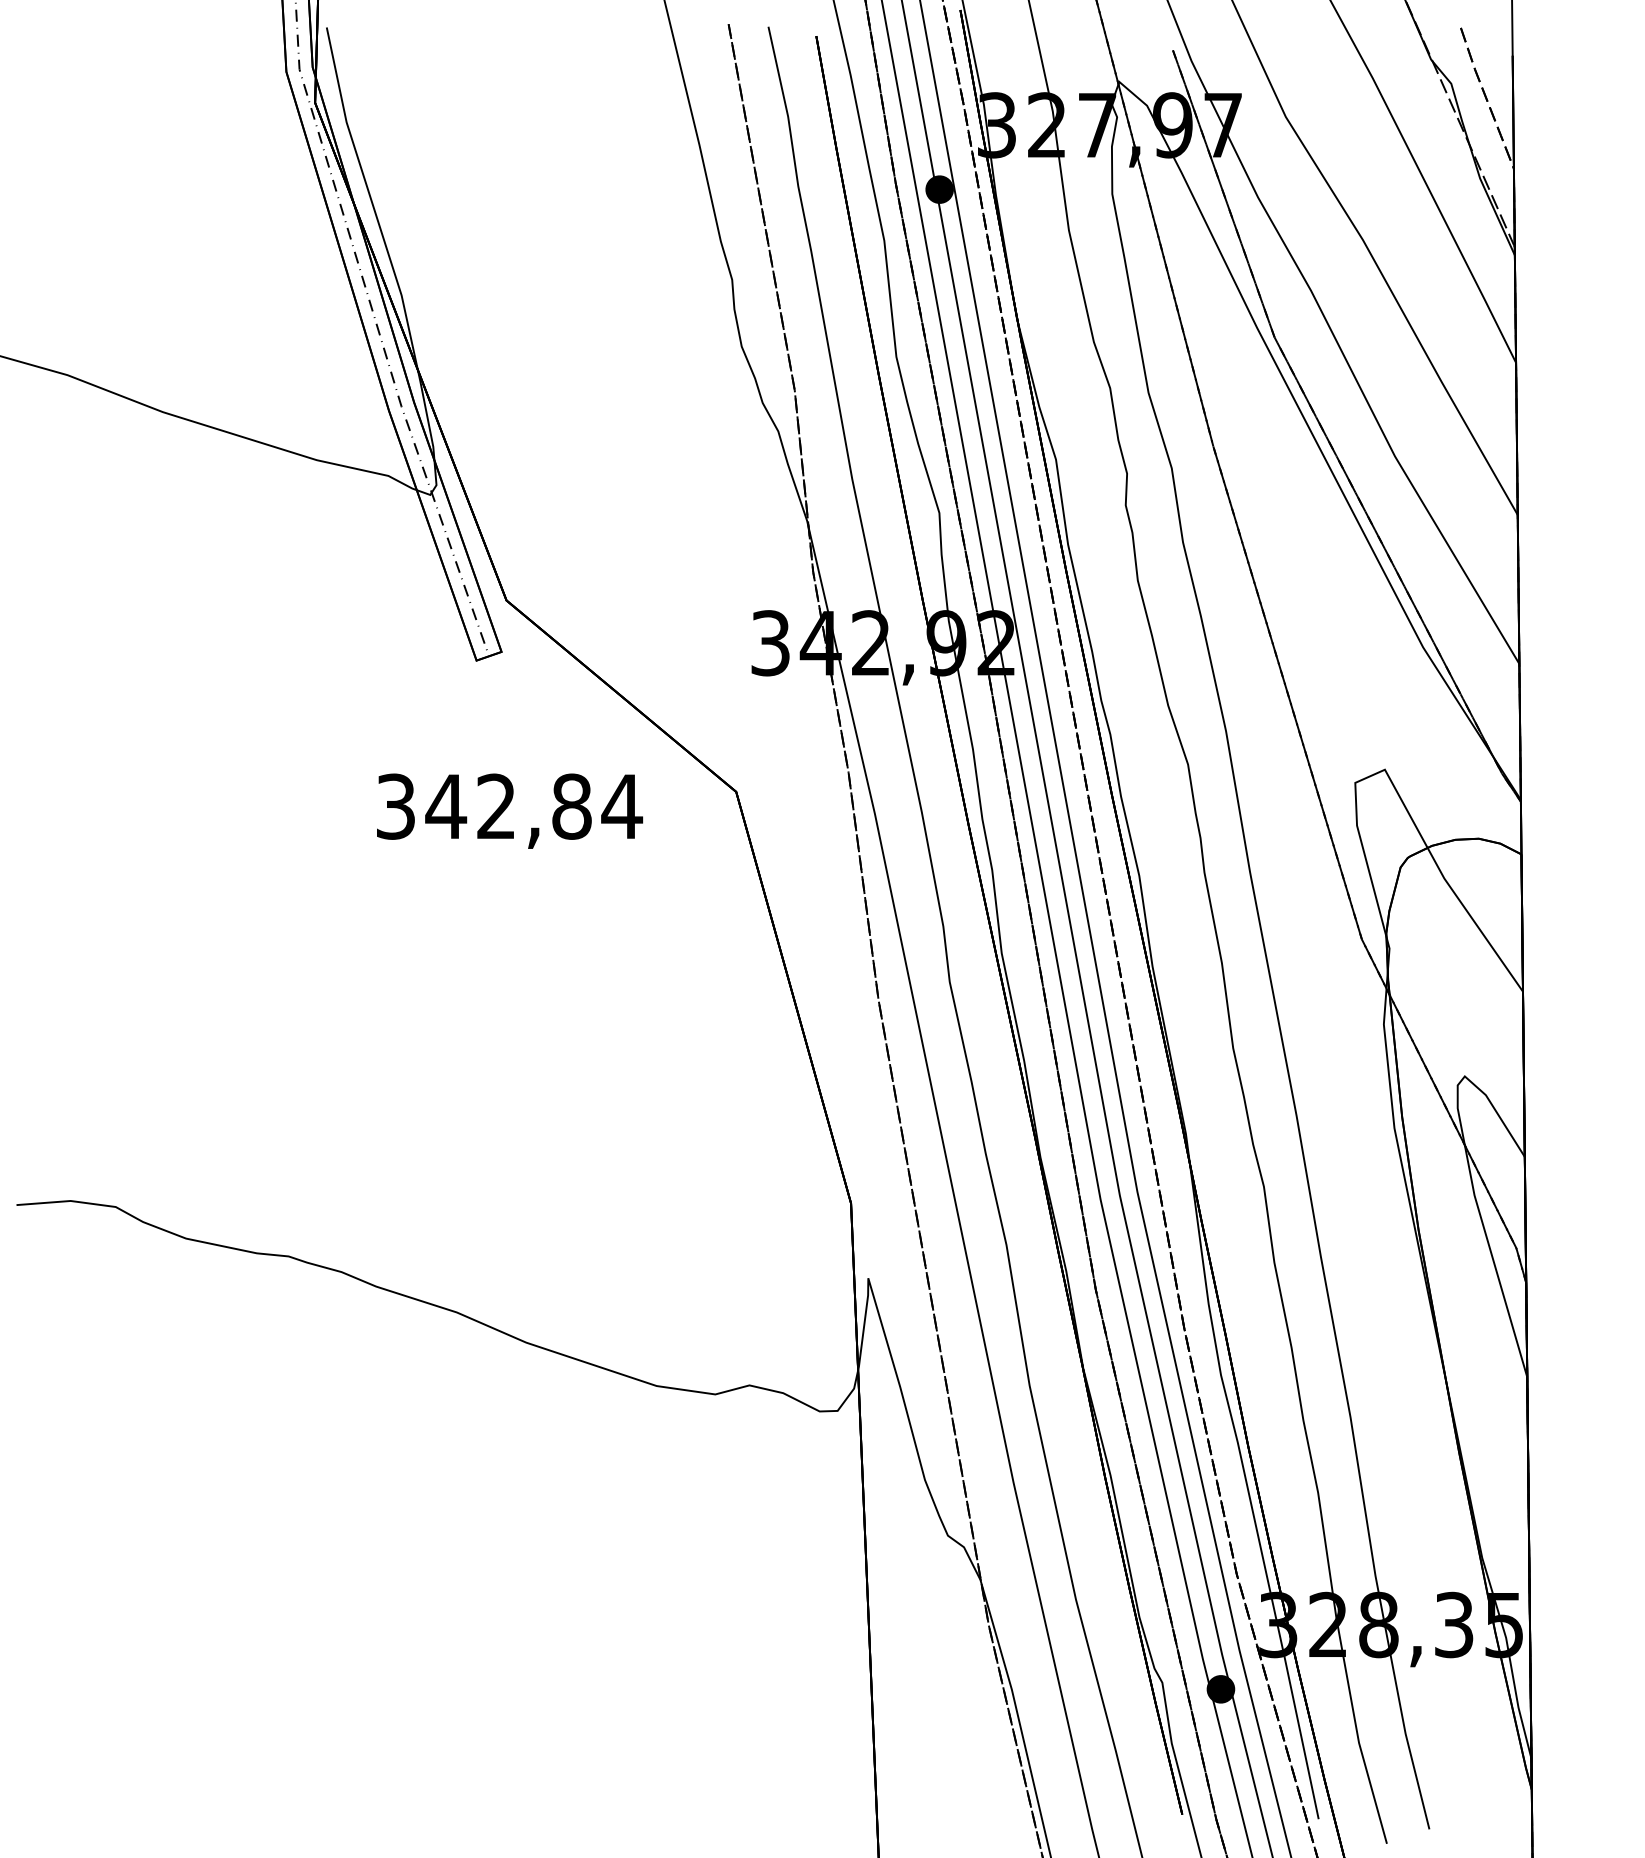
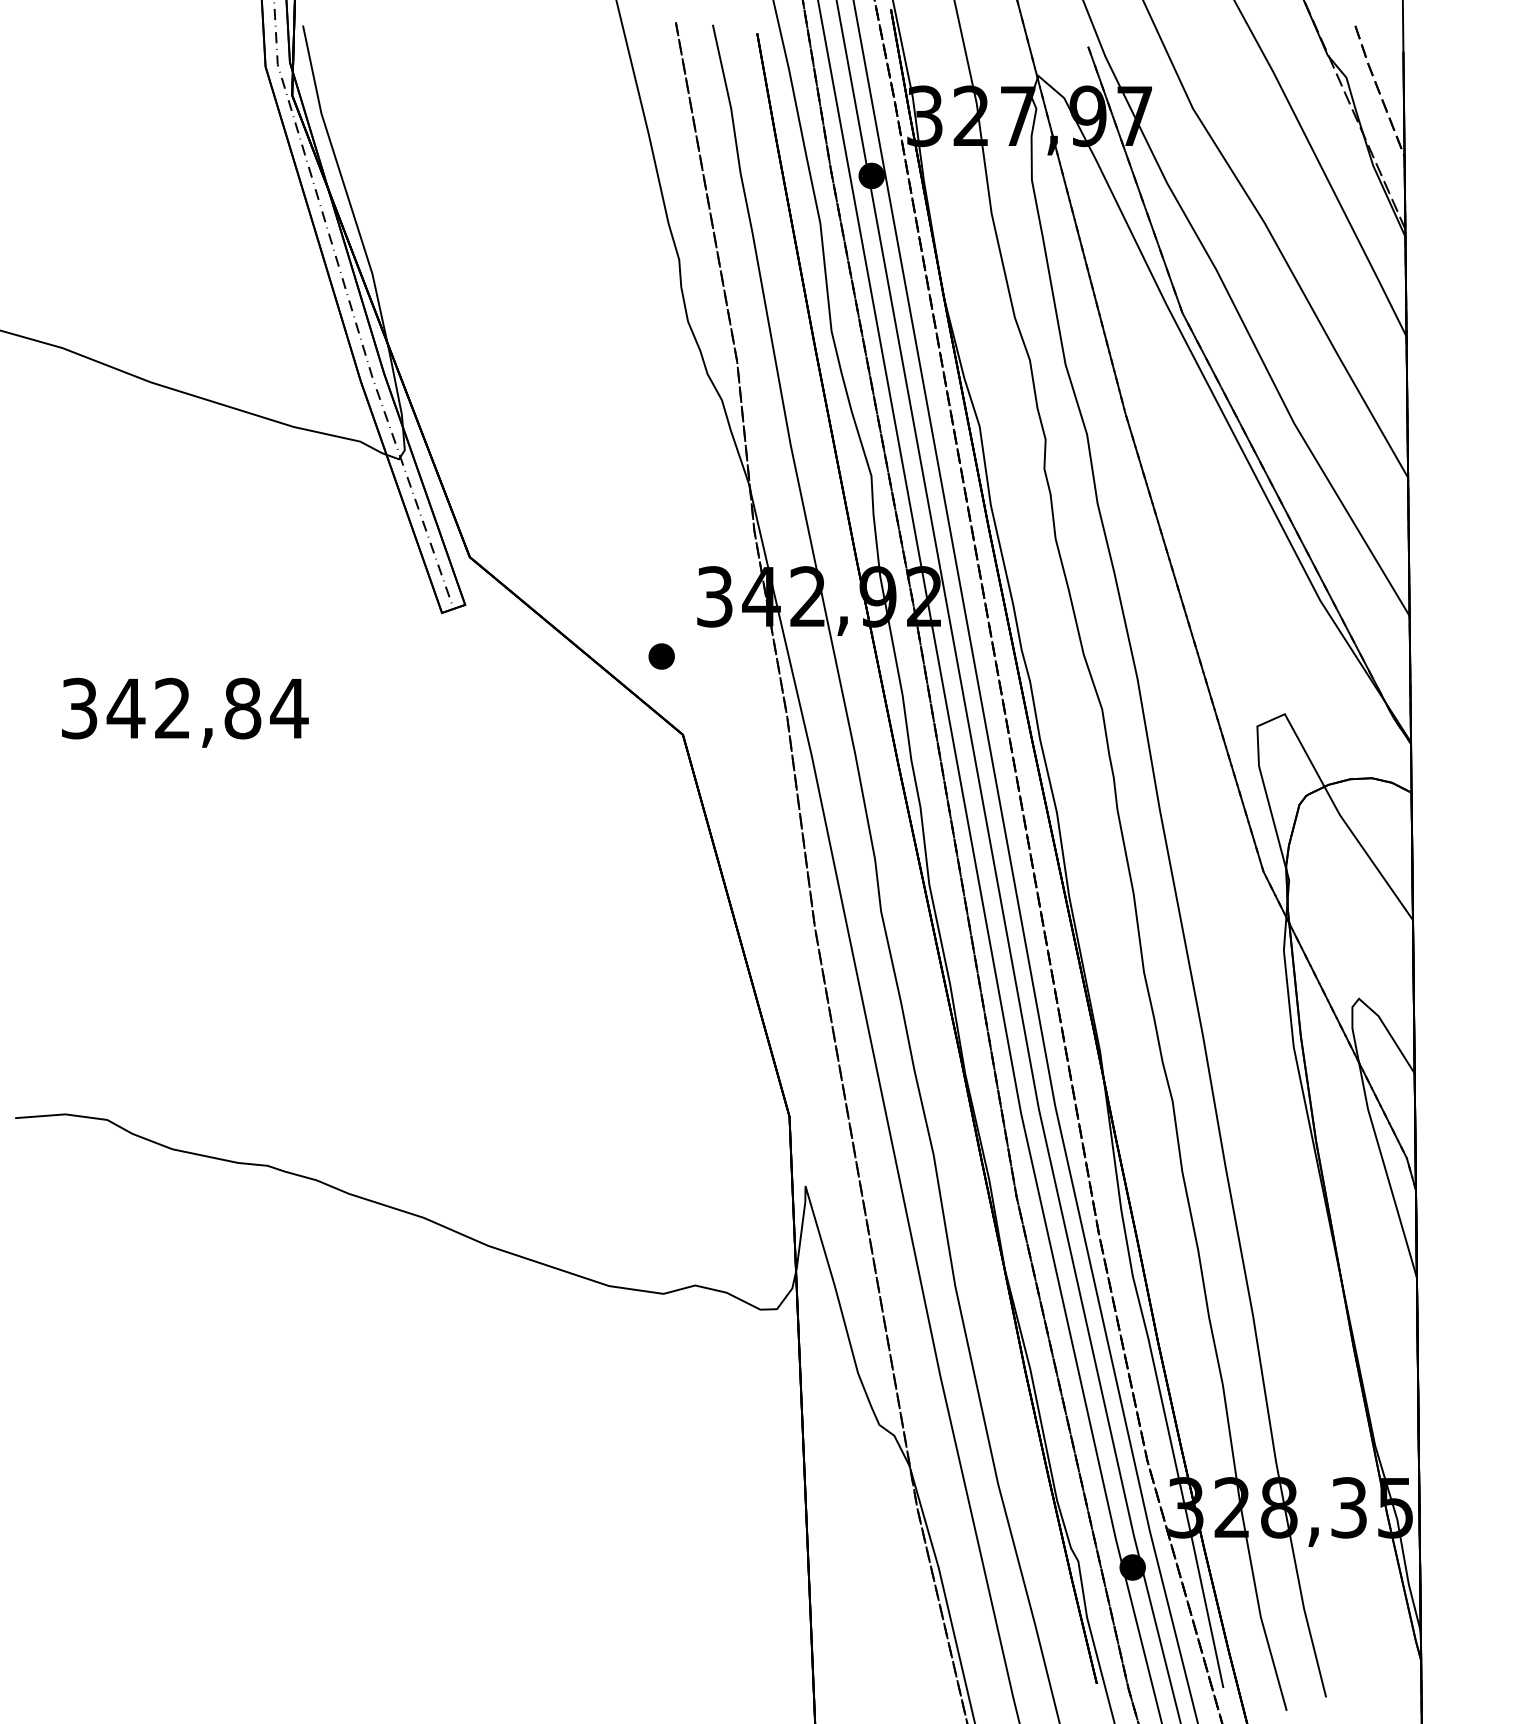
part: (713, 707) -> (661, 656), added
text: (510, 810) -> (185, 712), moved

